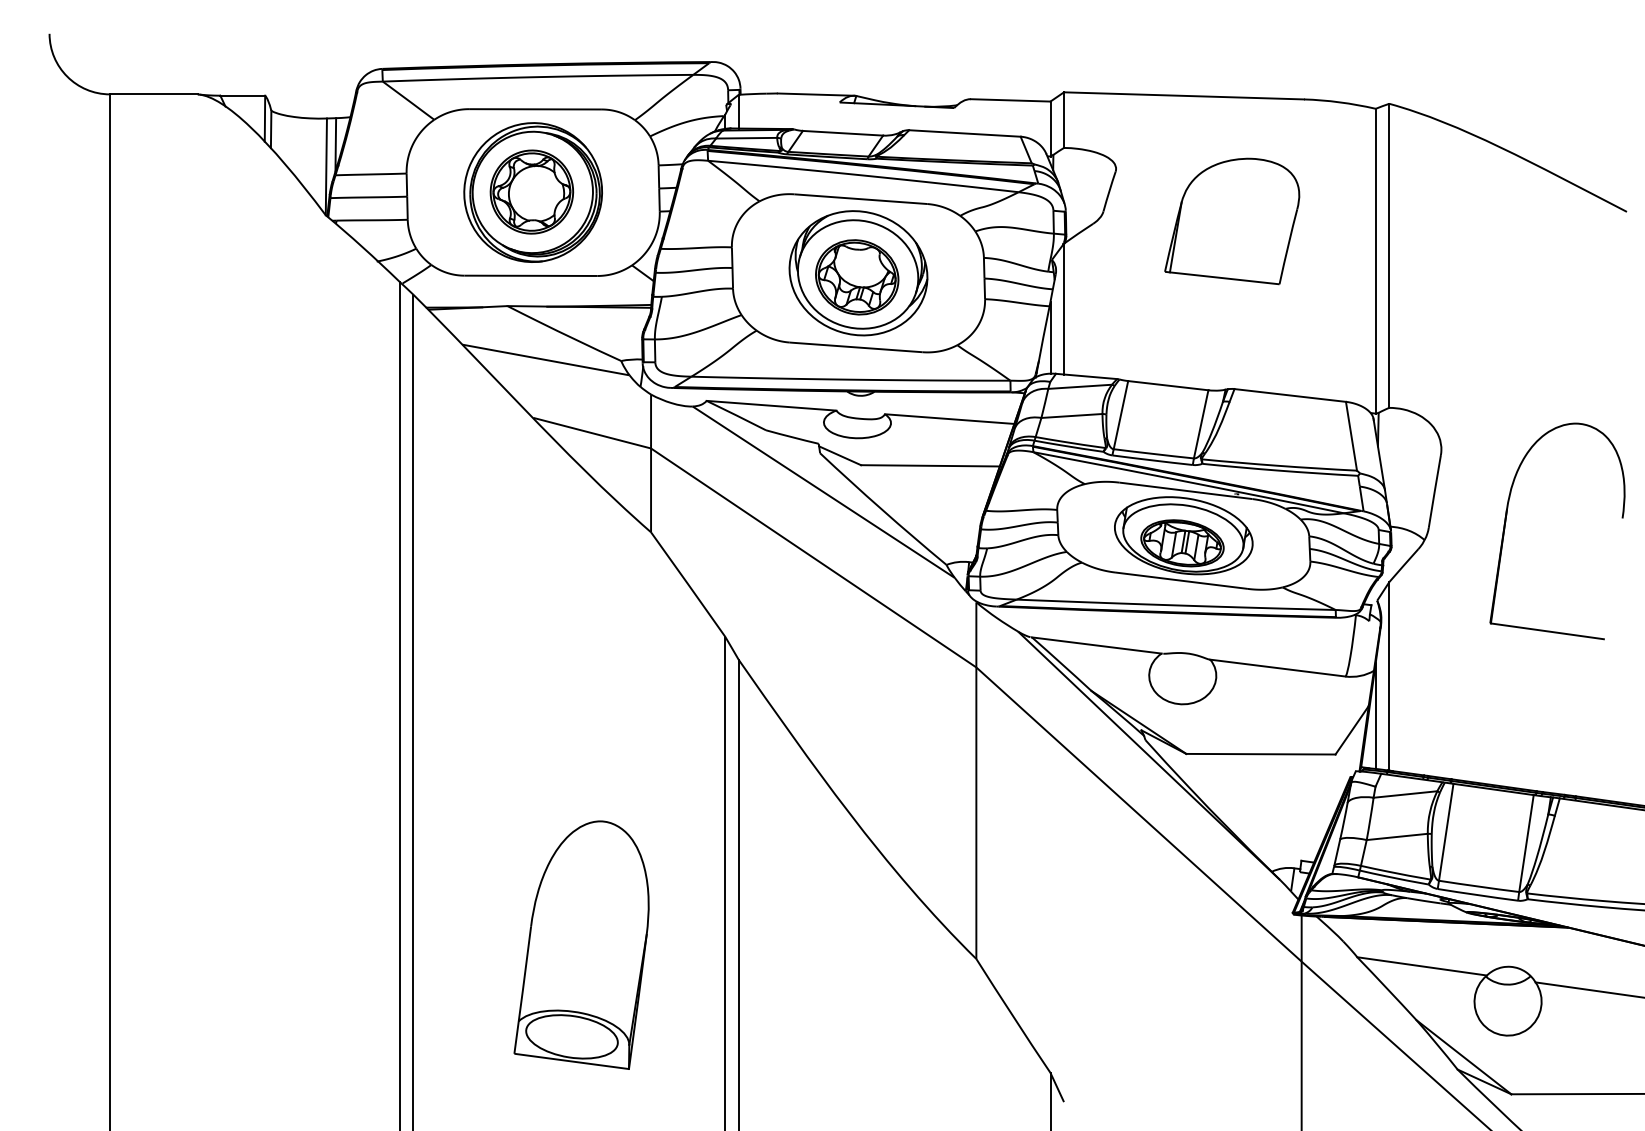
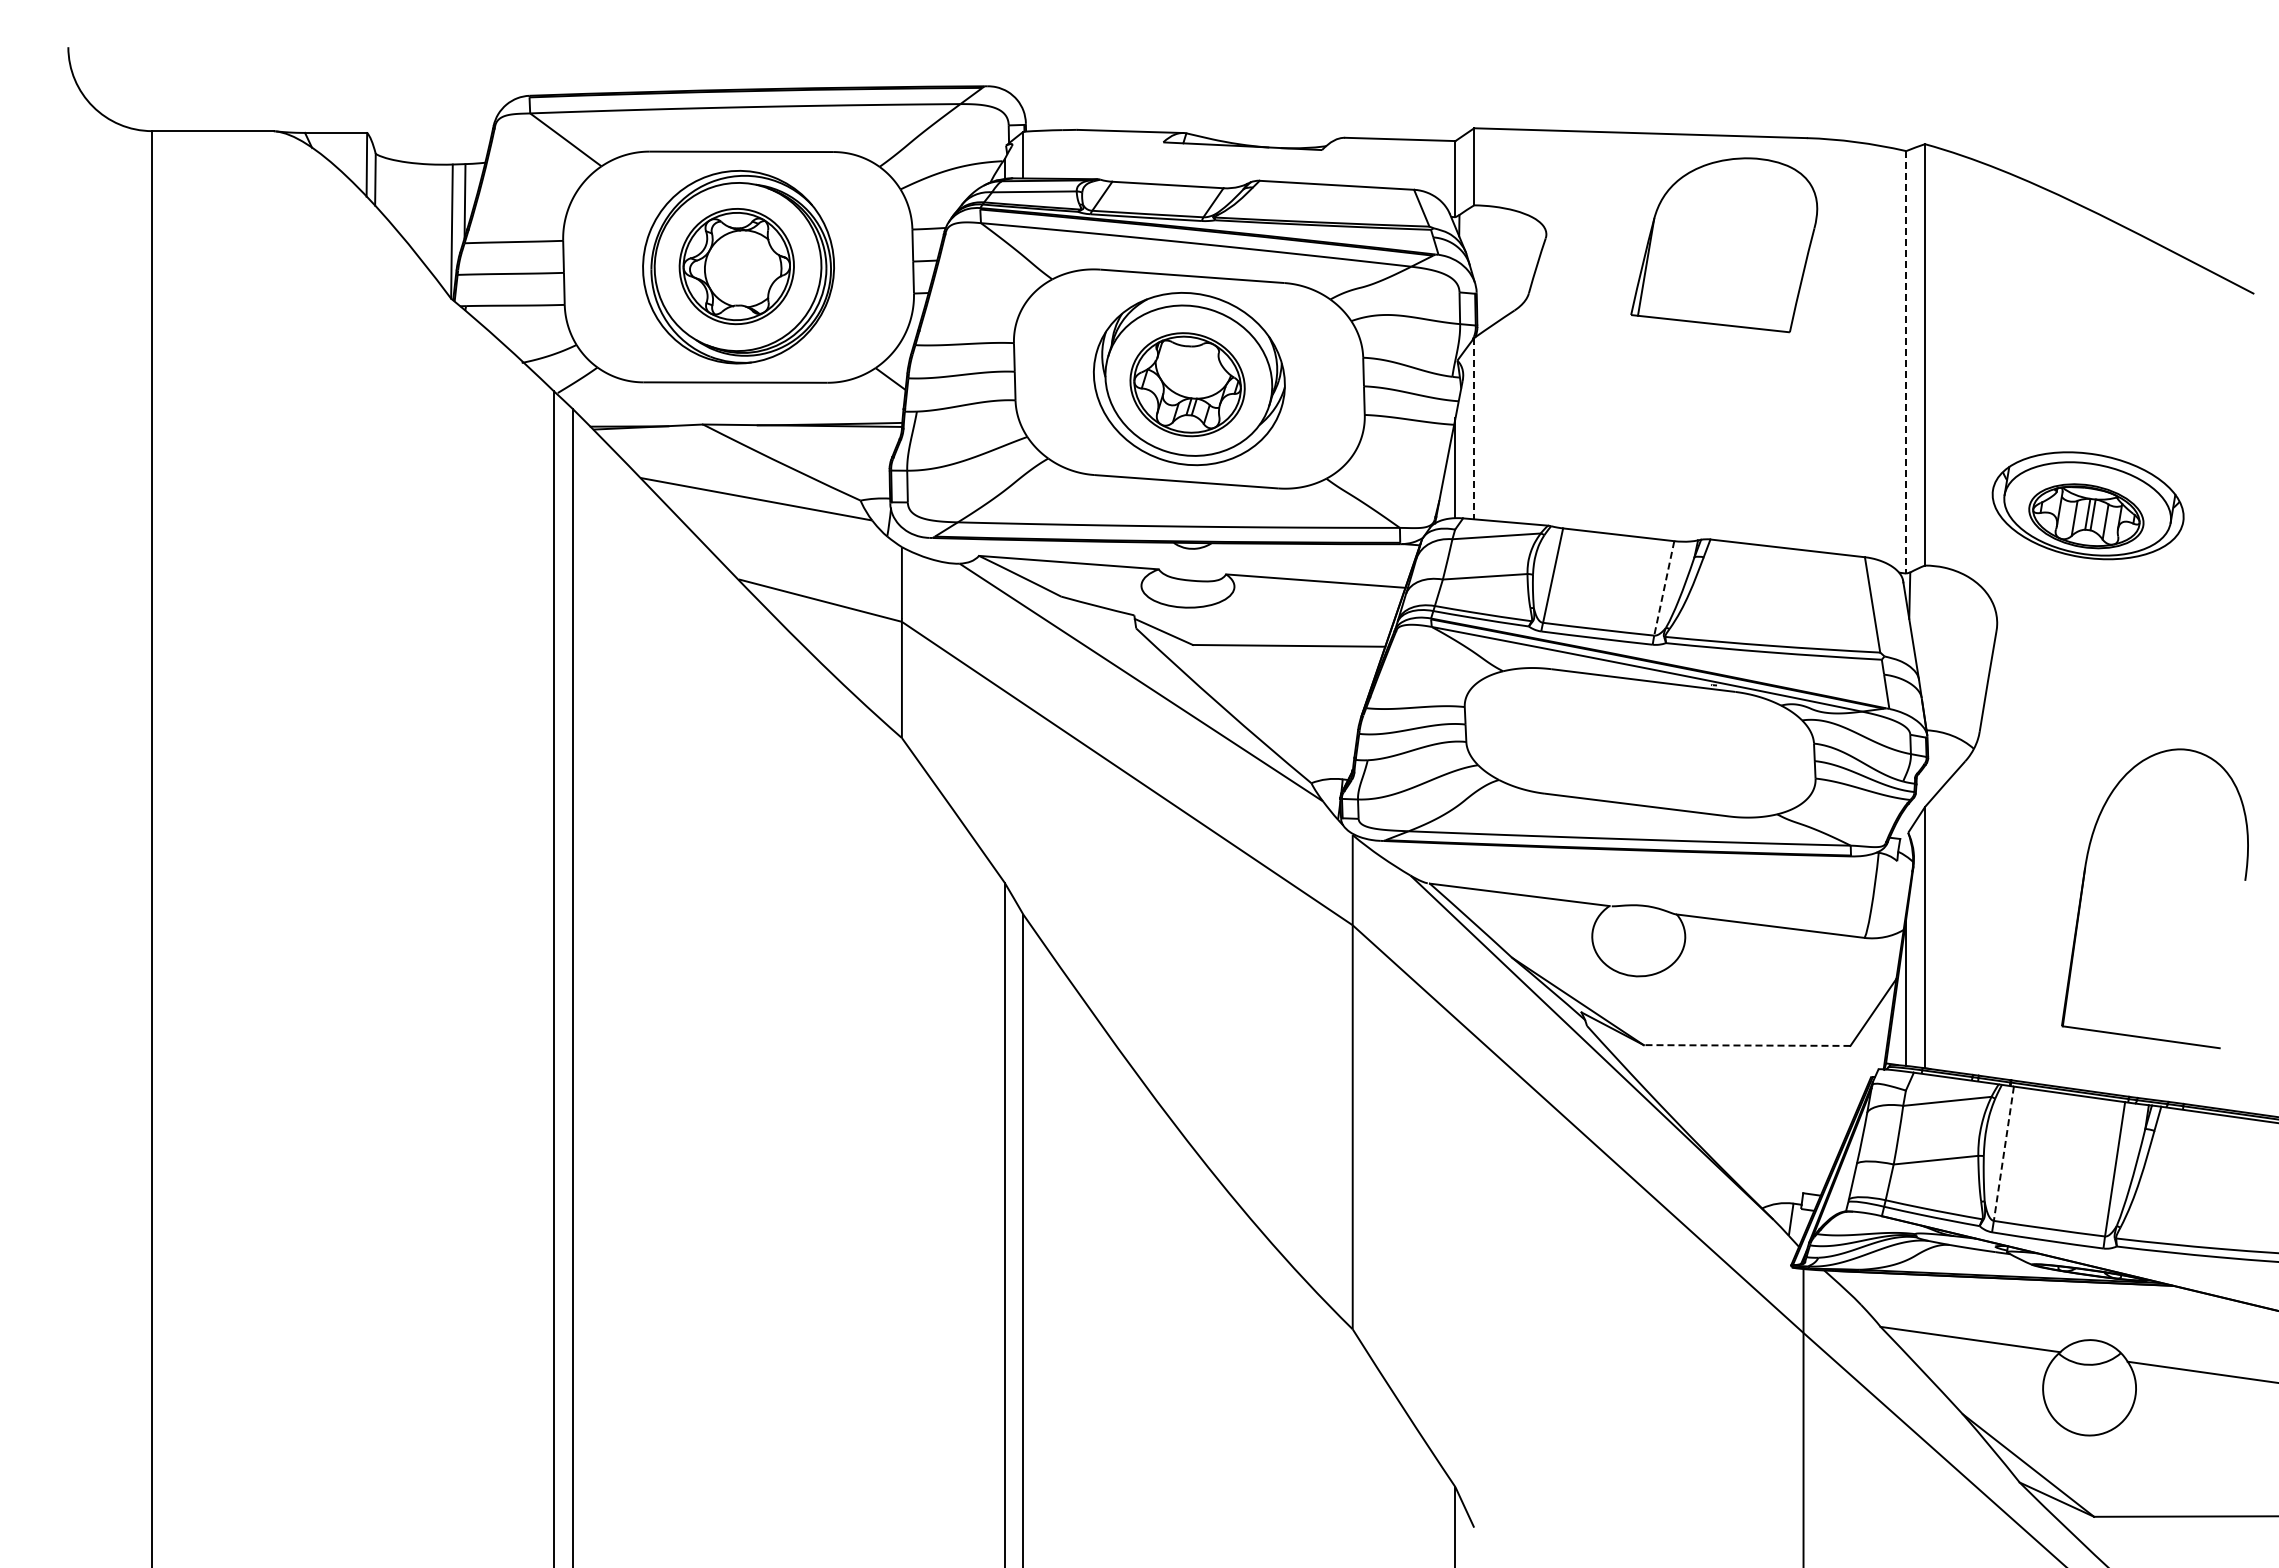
part: (1232, 221) -> (1724, 245), moved
line: (1375, 261) -> (1906, 362), solid -> dashed
line: (1064, 308) -> (1474, 428), solid -> dashed
line: (1201, 424) -> (1664, 588), solid -> dashed
part: (1505, 524) -> (2083, 888), moved
part: (1183, 535) -> (2087, 505), moved
line: (1260, 754) -> (1746, 1045), solid -> dashed
line: (1445, 832) -> (2003, 1153), solid -> dashed
part: (581, 944) -> (805, 1309), removed

